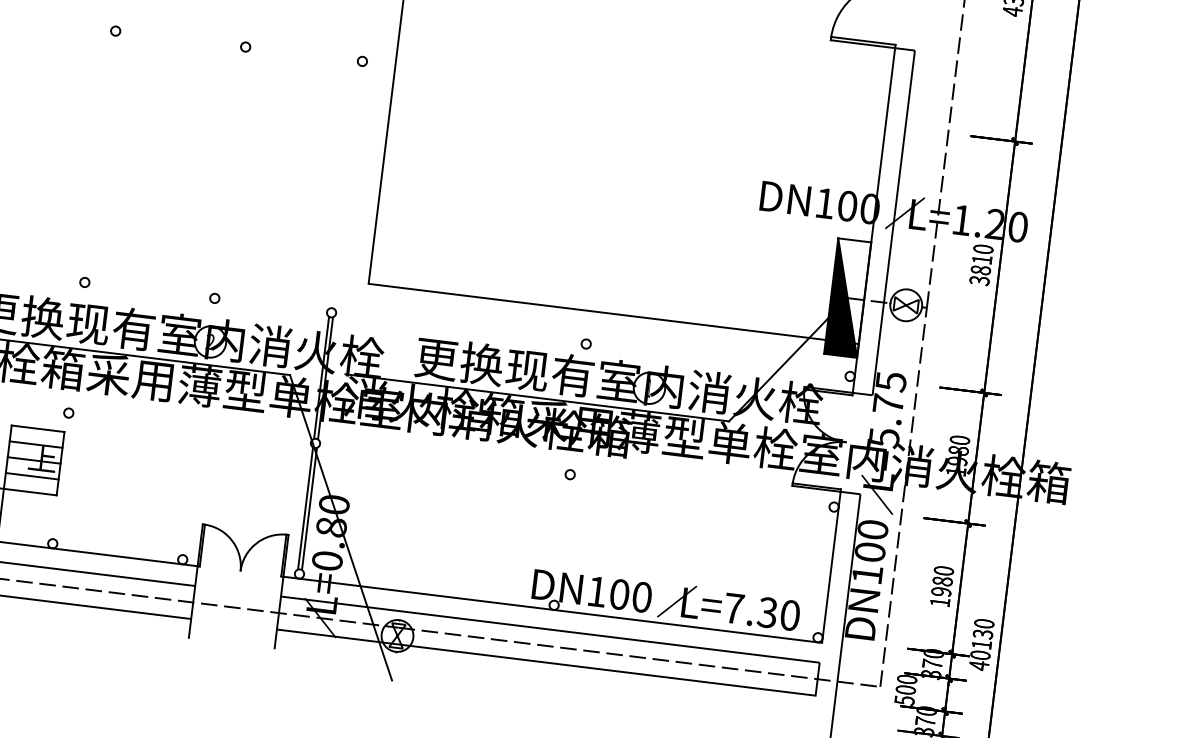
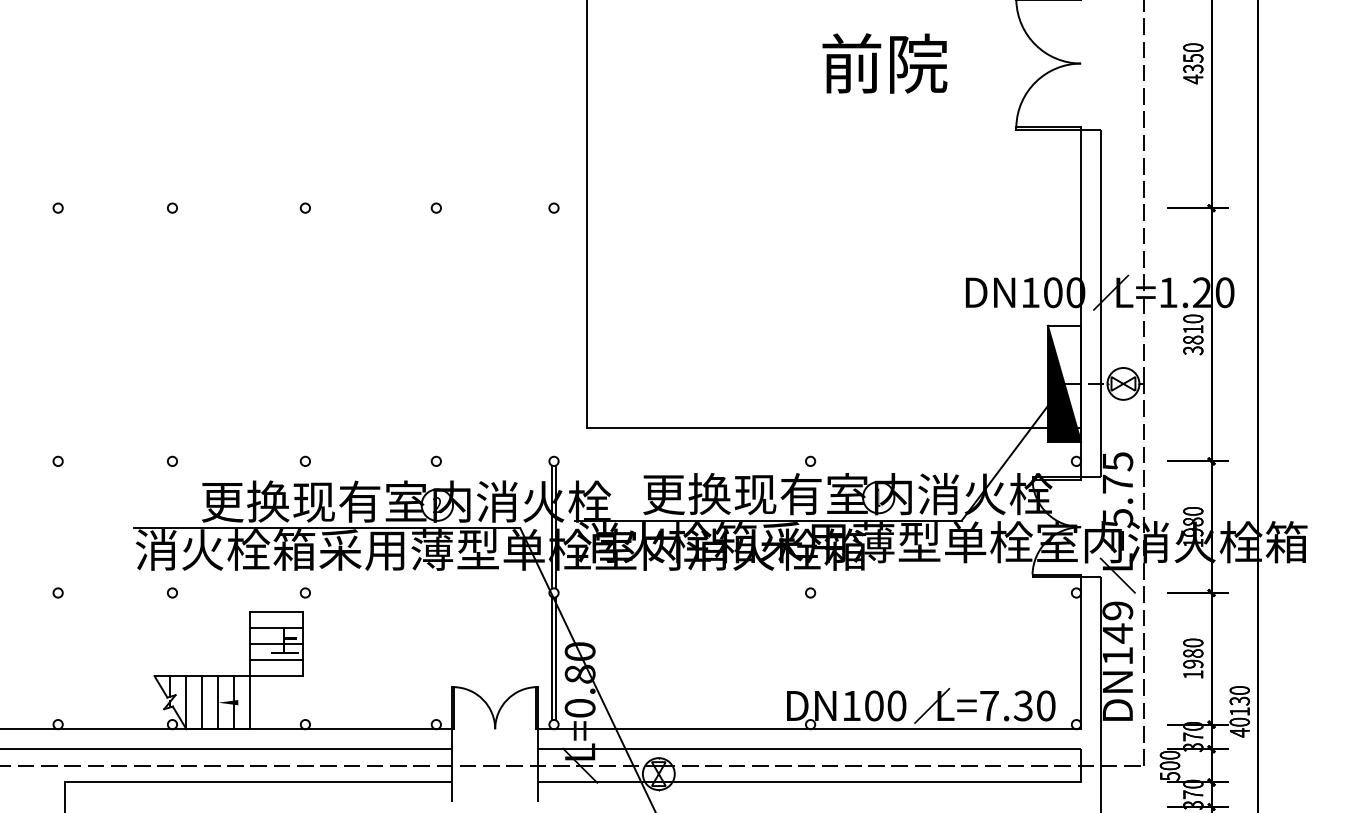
text: (871, 541) -> (1117, 622), DN100 -> DN149

